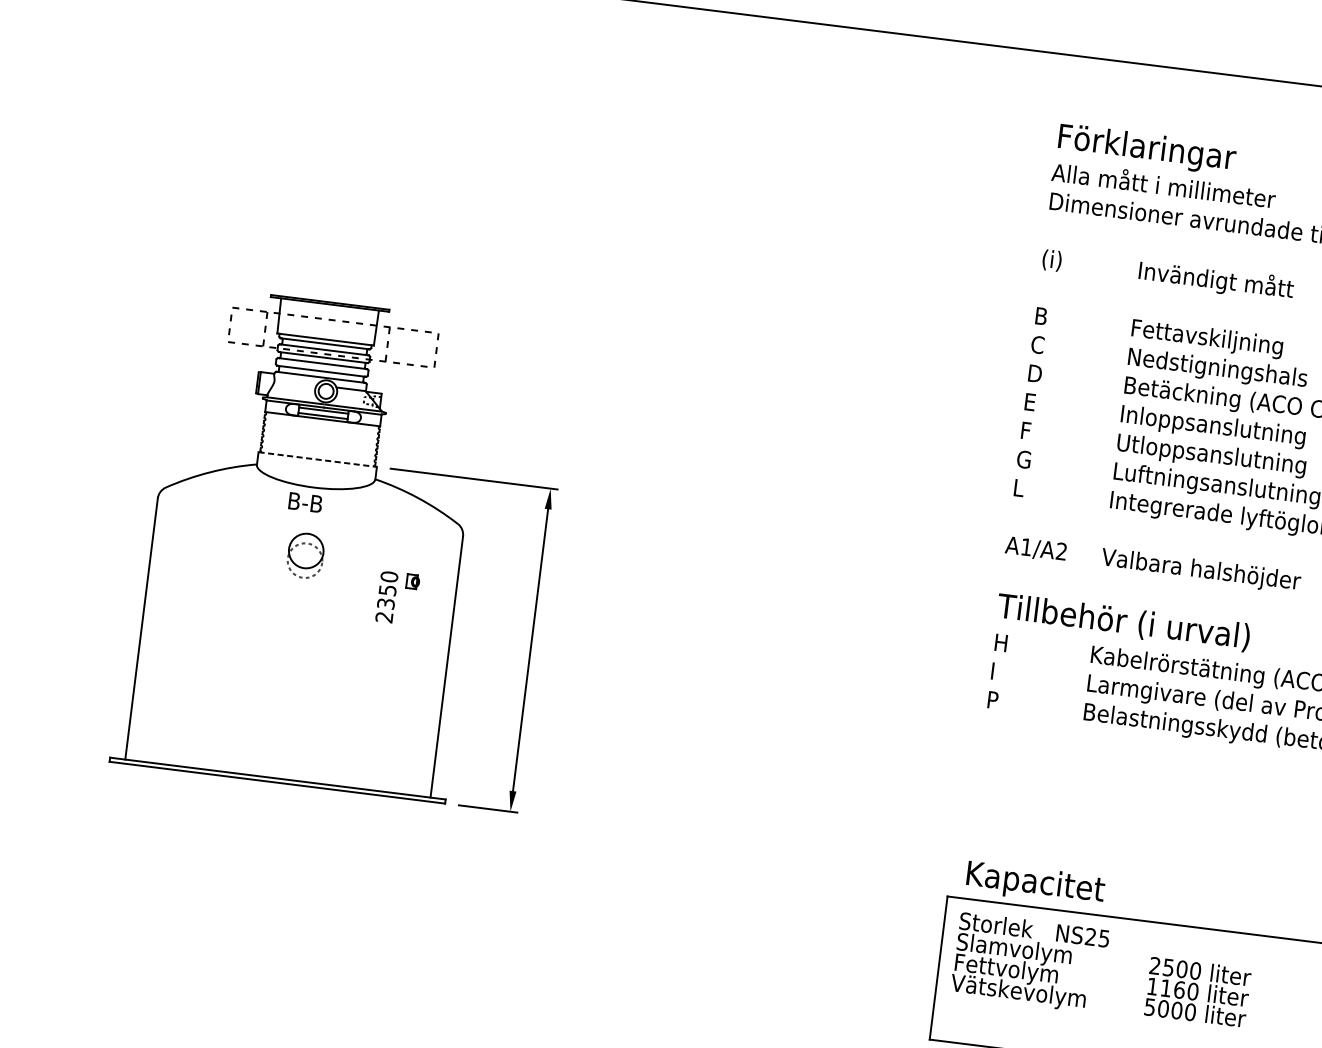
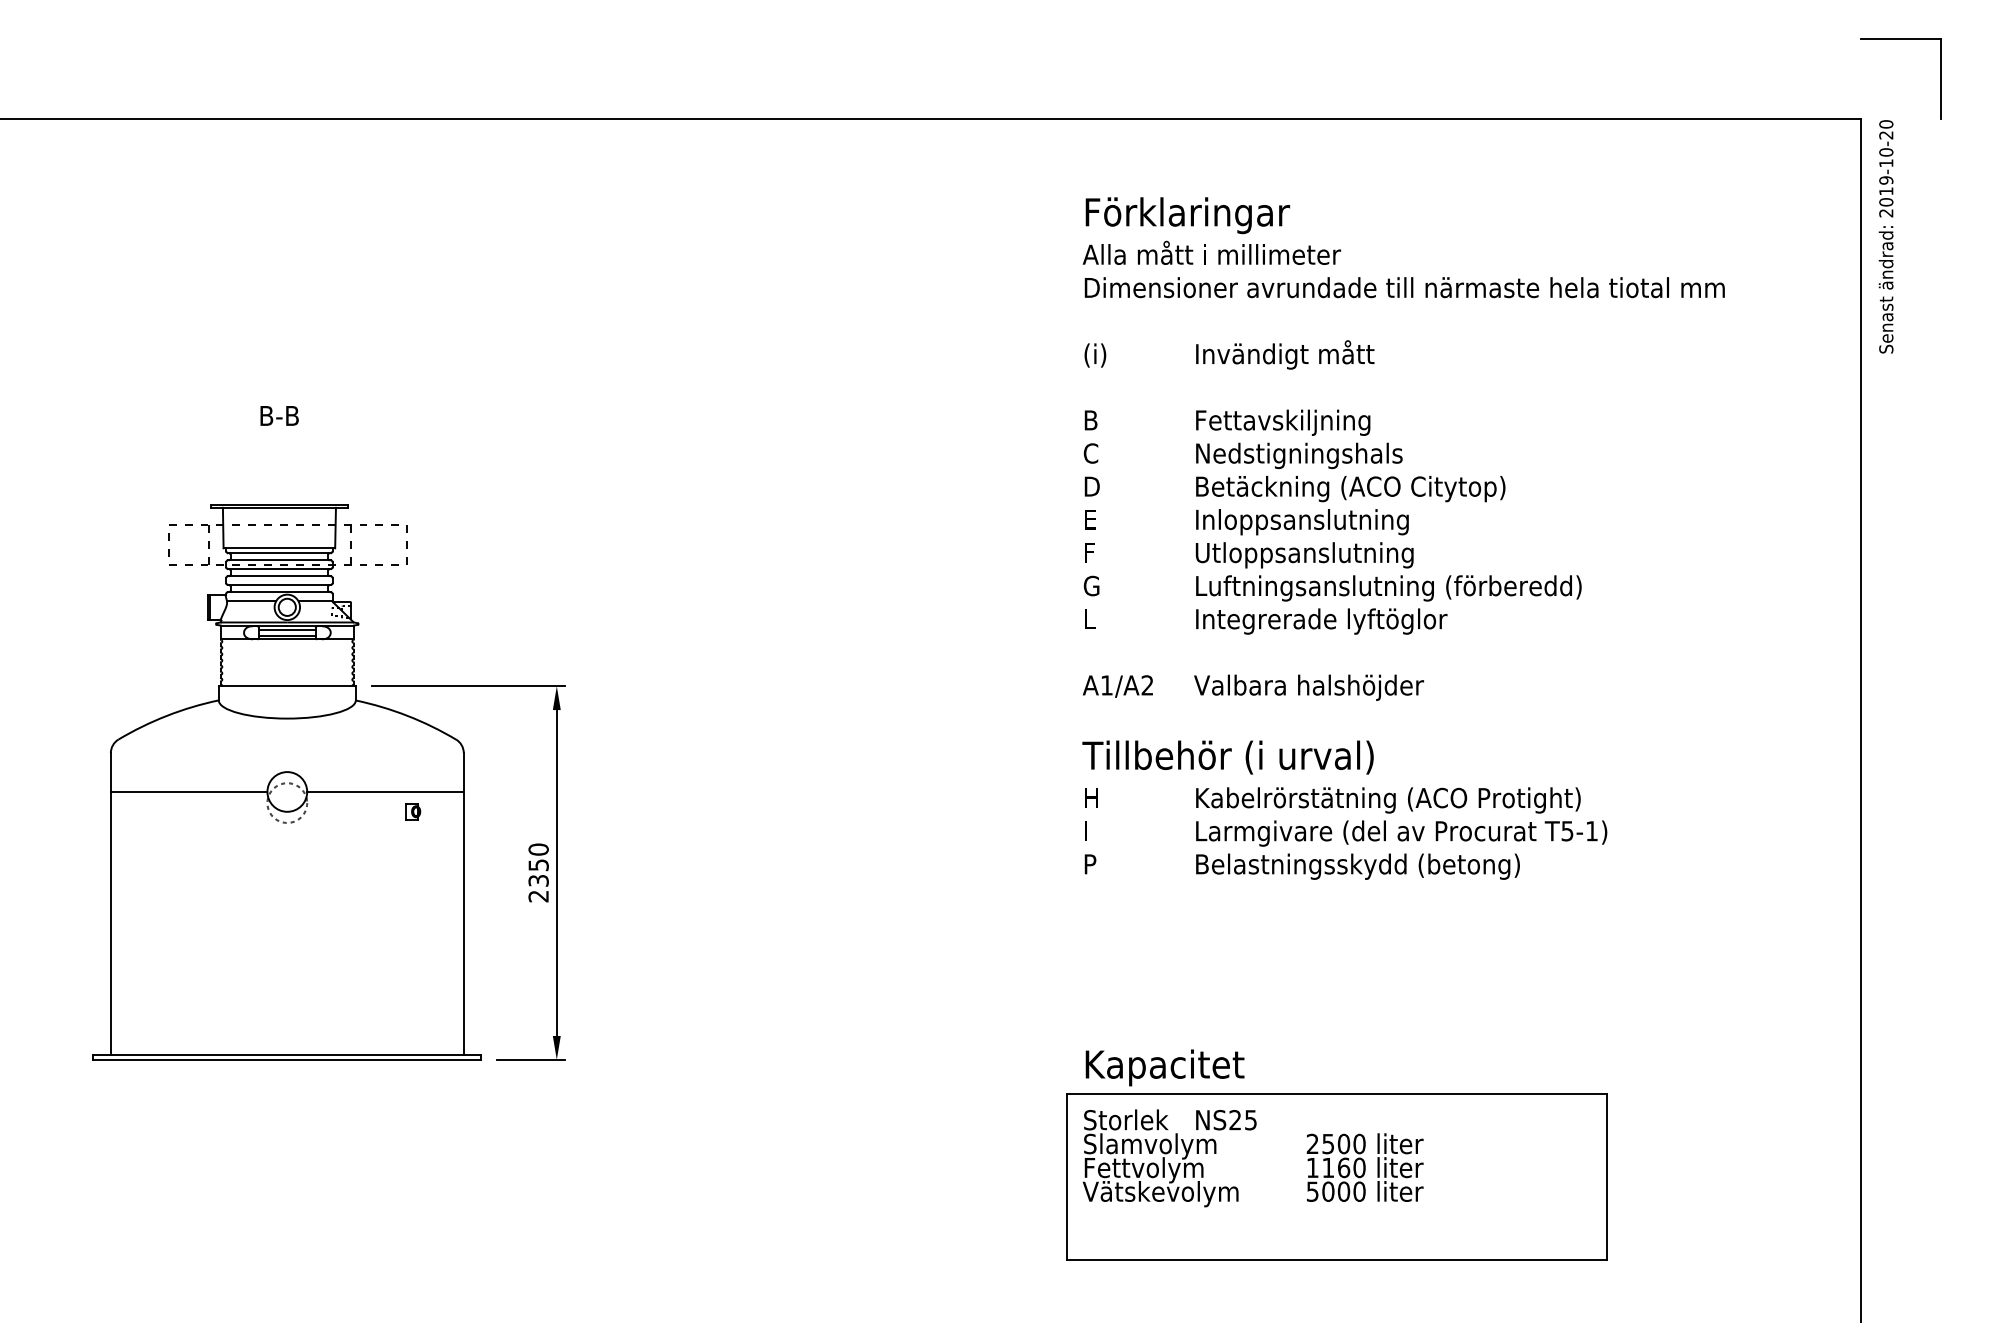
line: (295, 382) -> (251, 601), added
line: (317, 459) -> (287, 686), dashed -> solid
text: (305, 502) -> (279, 415), moved
line: (220, 540) -> (188, 792), added
line: (391, 562) -> (385, 792), added
text: (386, 596) -> (538, 872), moved

